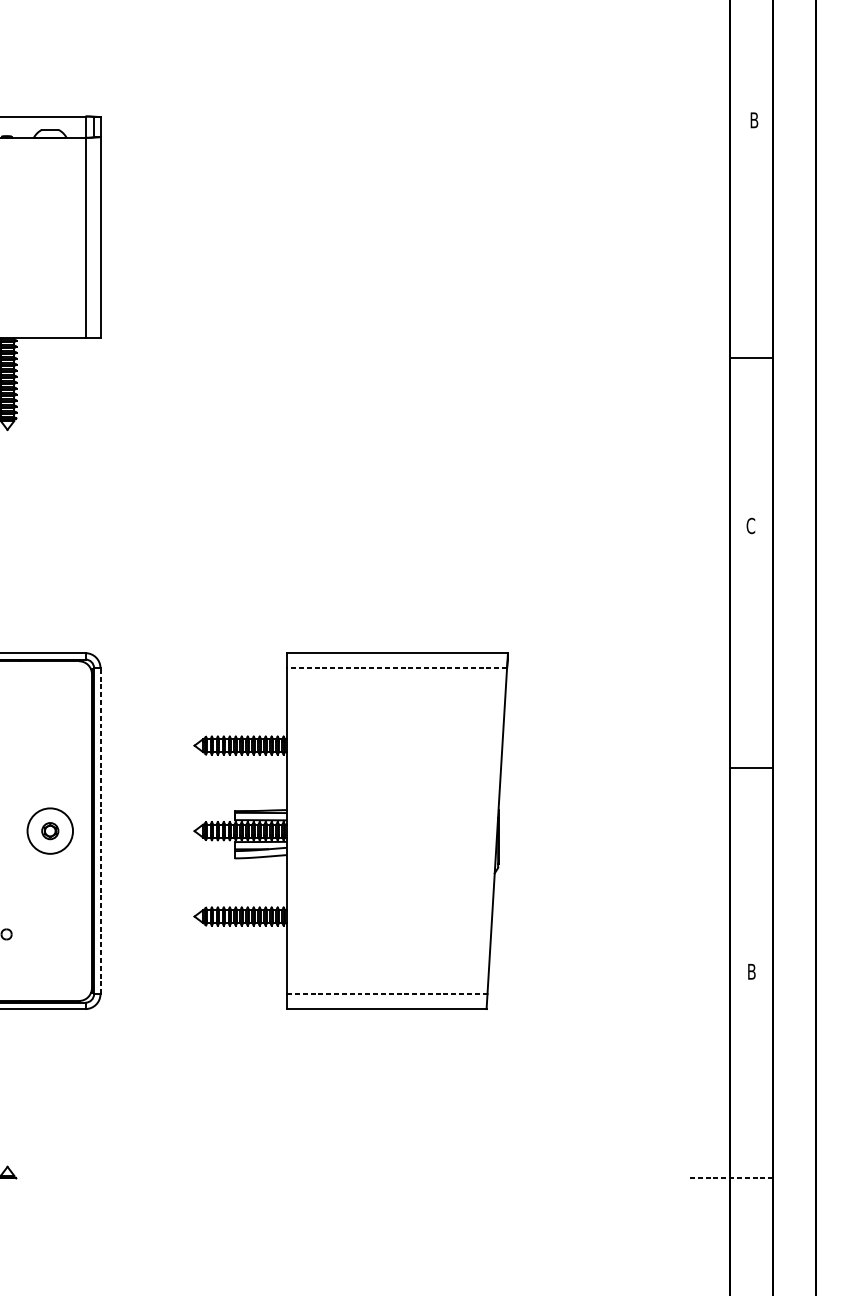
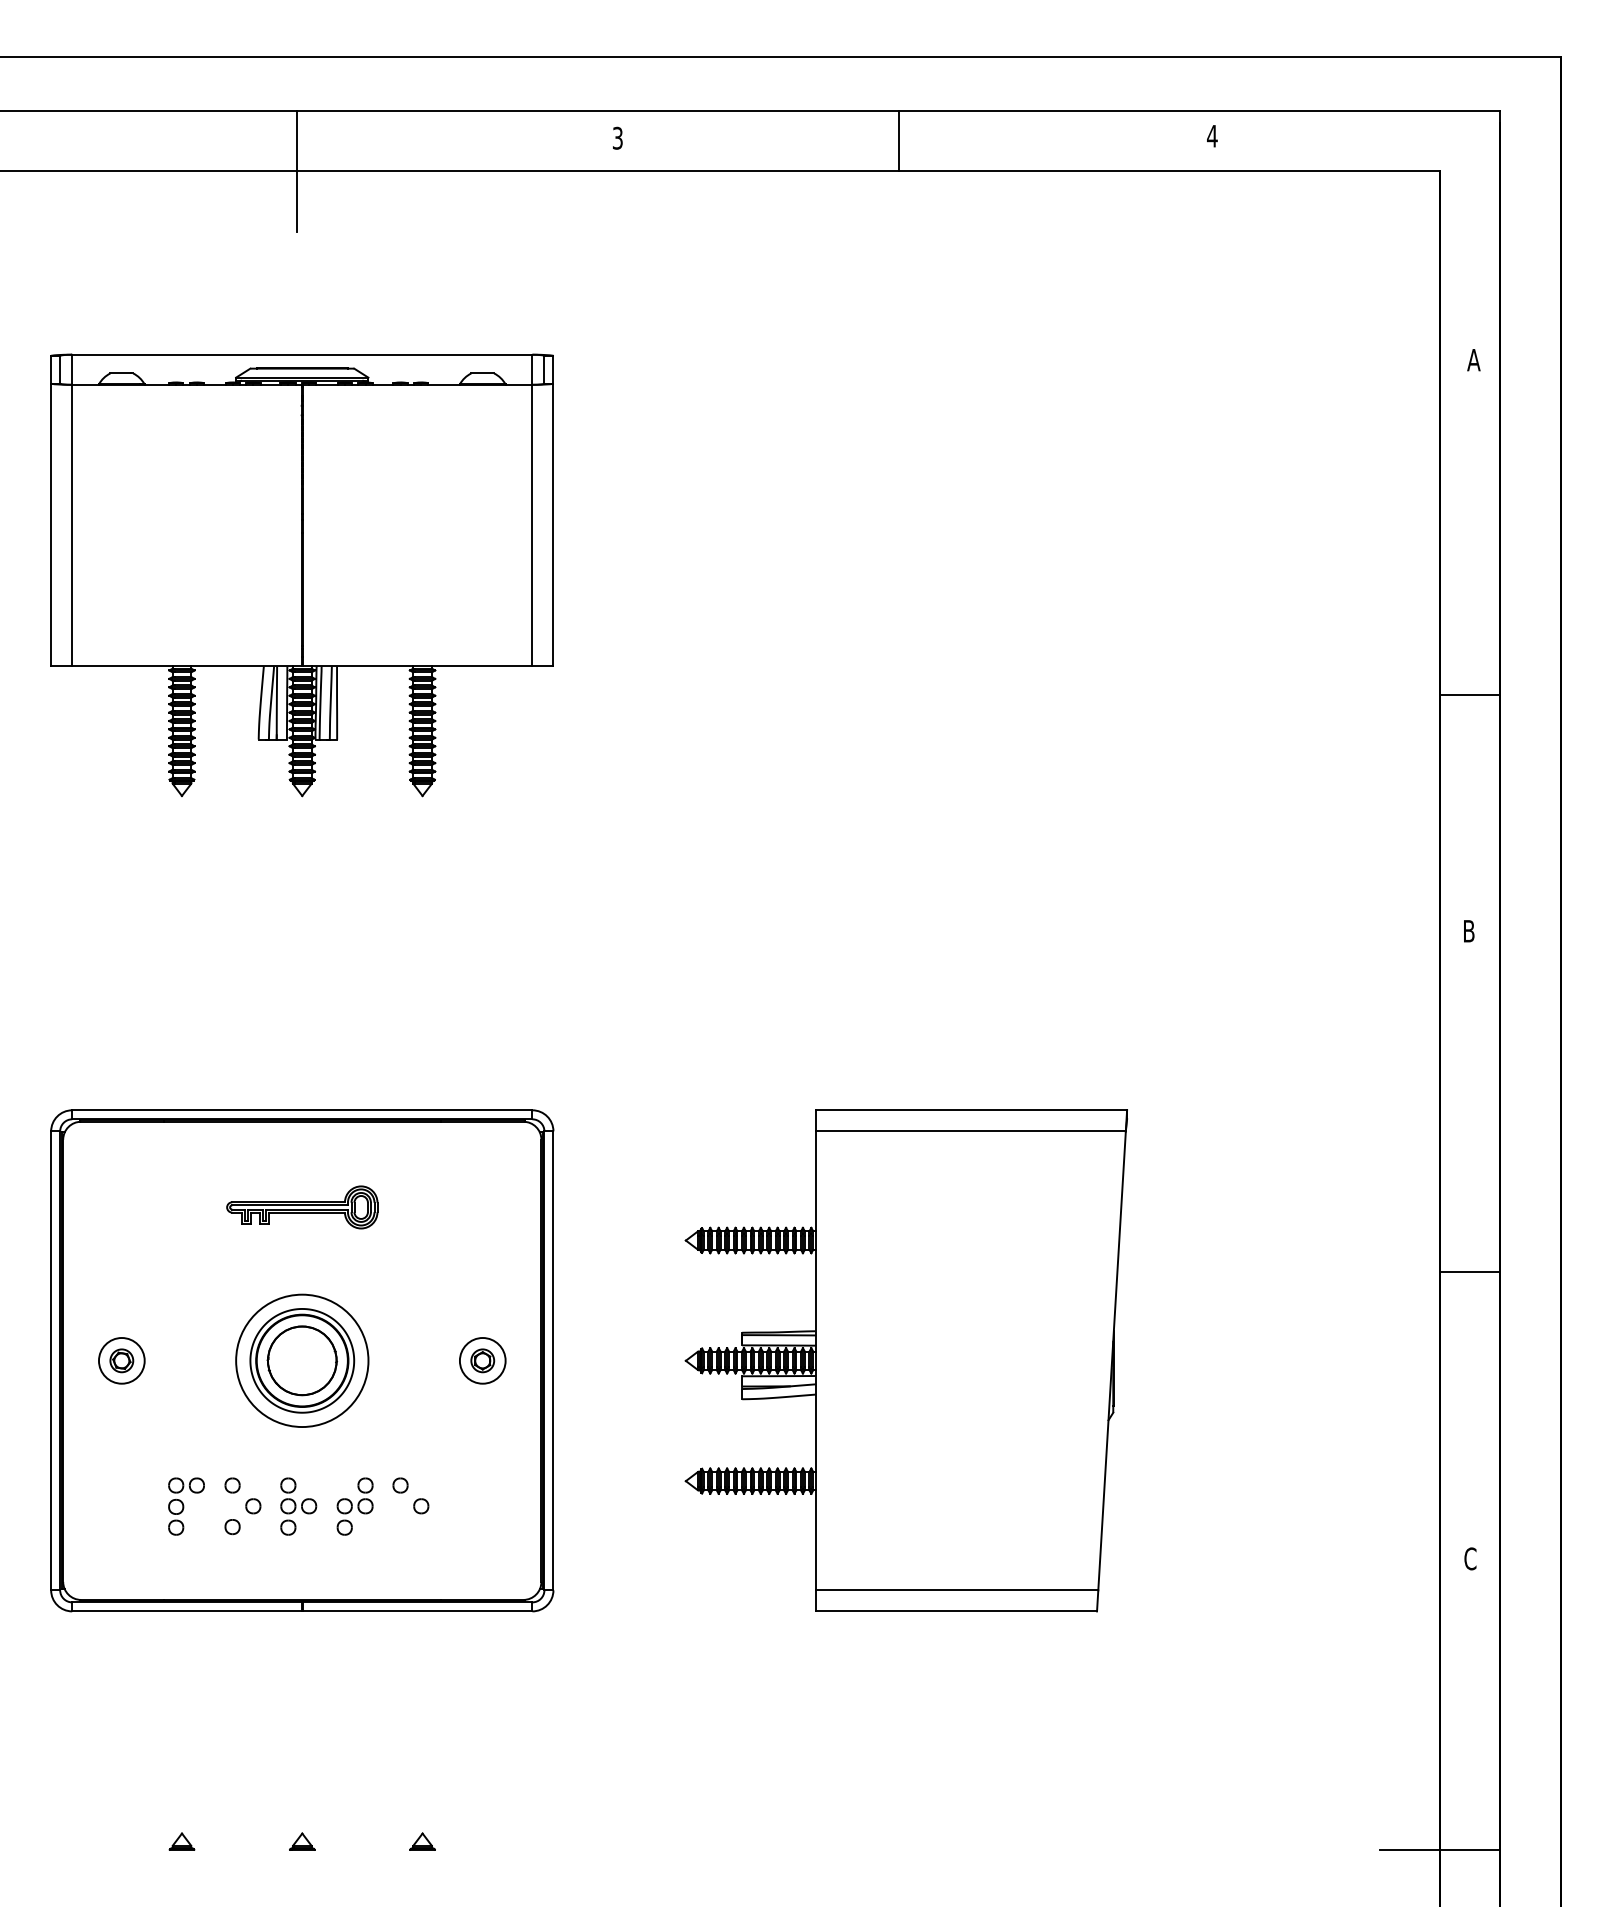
text: (754, 120) -> (1473, 360), B -> A
text: (751, 525) -> (1469, 930), C -> B
line: (396, 668) -> (970, 1131), dashed -> solid
circle: (50, 830) -> (482, 1360), size x0.71
line: (100, 830) -> (553, 1360), dashed -> solid
text: (751, 971) -> (1470, 1558), B -> C
line: (386, 994) -> (956, 1590), dashed -> solid
line: (729, 1178) -> (1439, 1849), dashed -> solid

